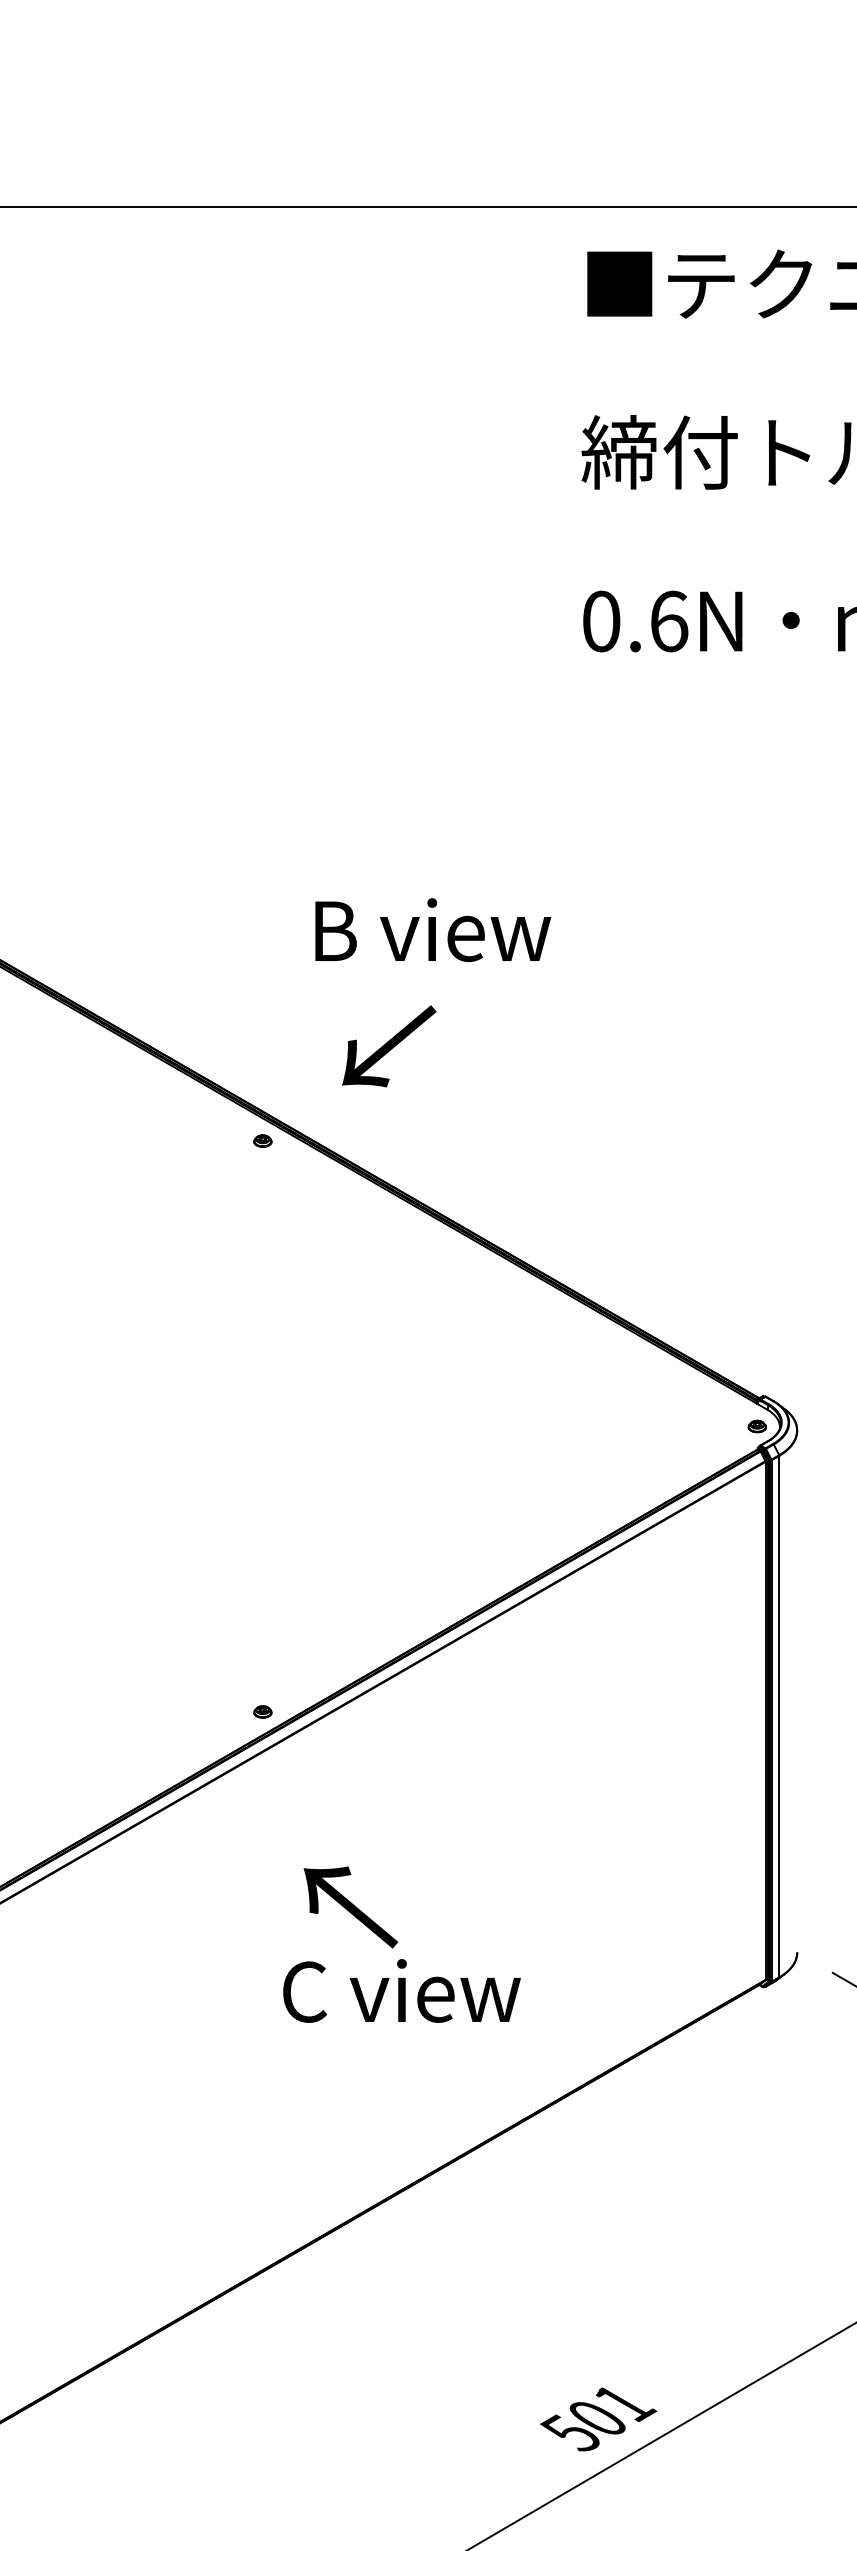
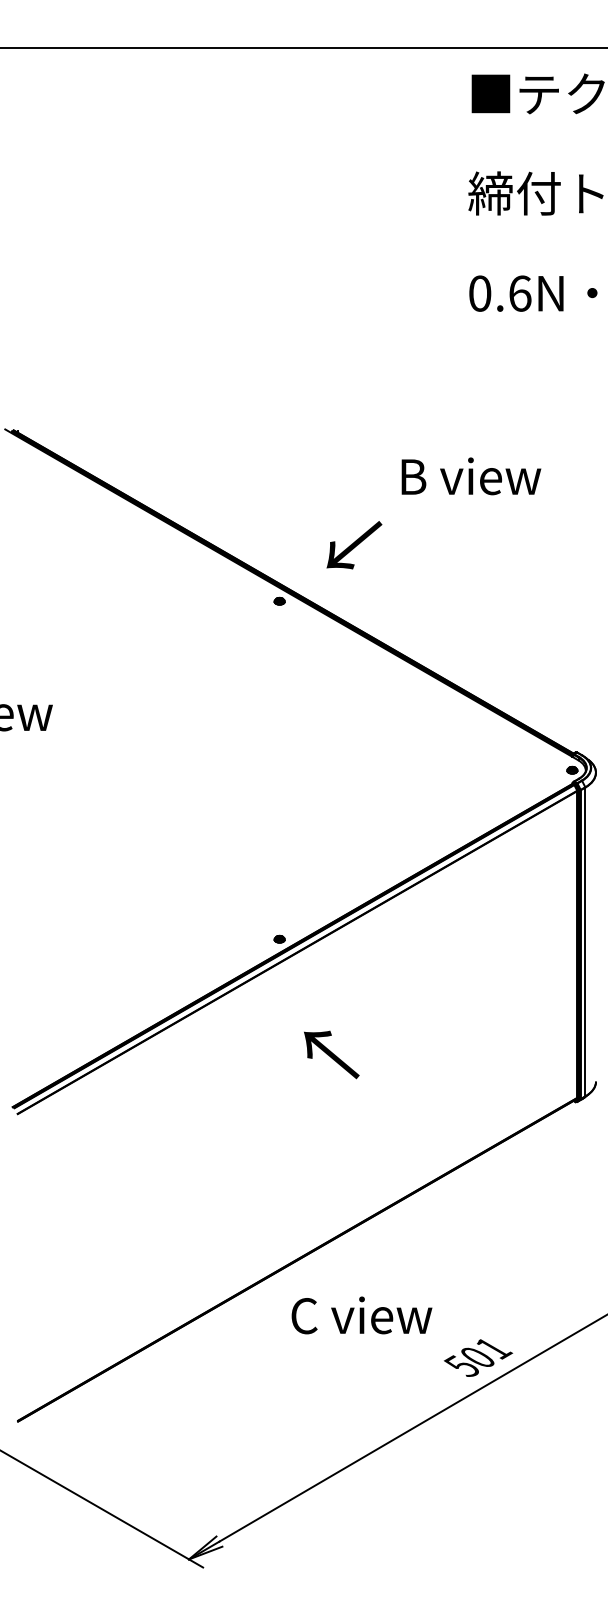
text: (433, 930) -> (471, 476), moved
text: (401, 1991) -> (361, 1315), moved

